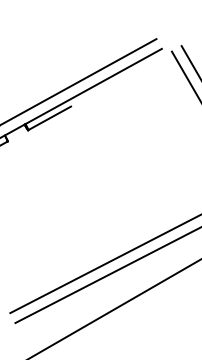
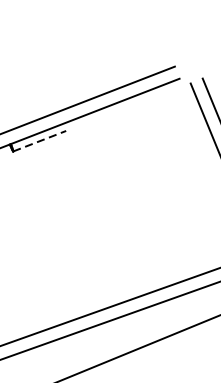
line: (50, 118) -> (40, 141), solid -> dashed

